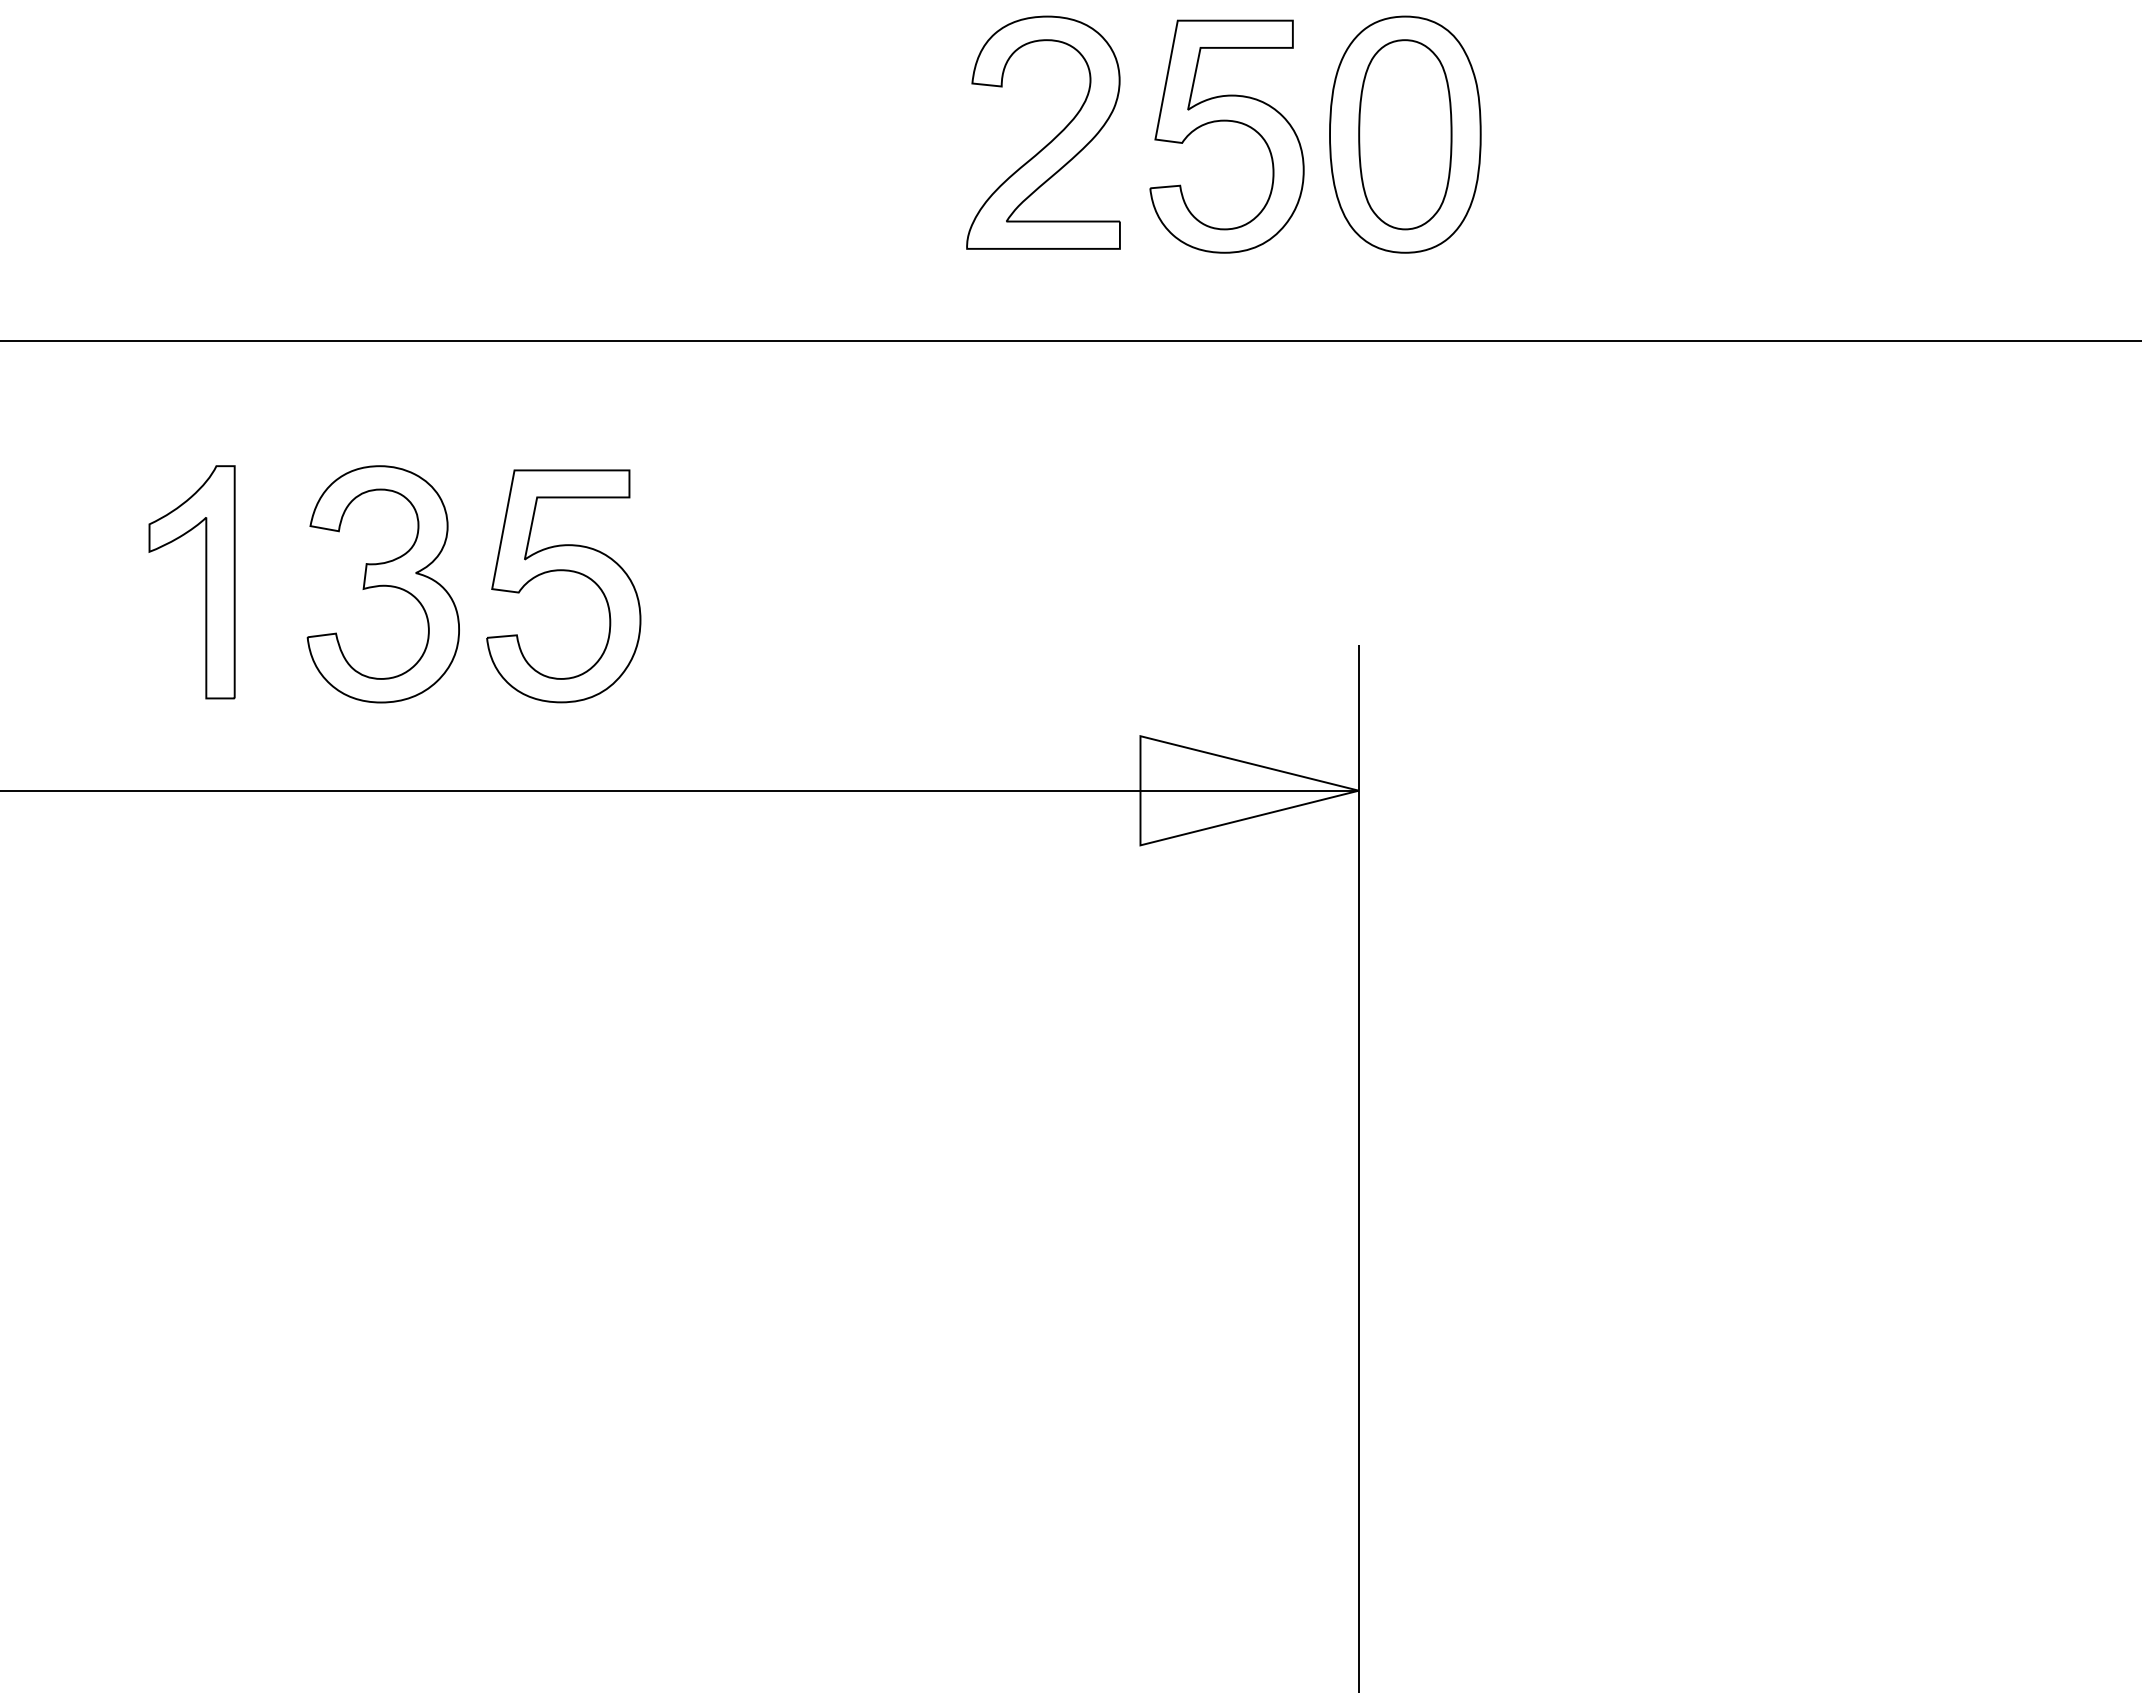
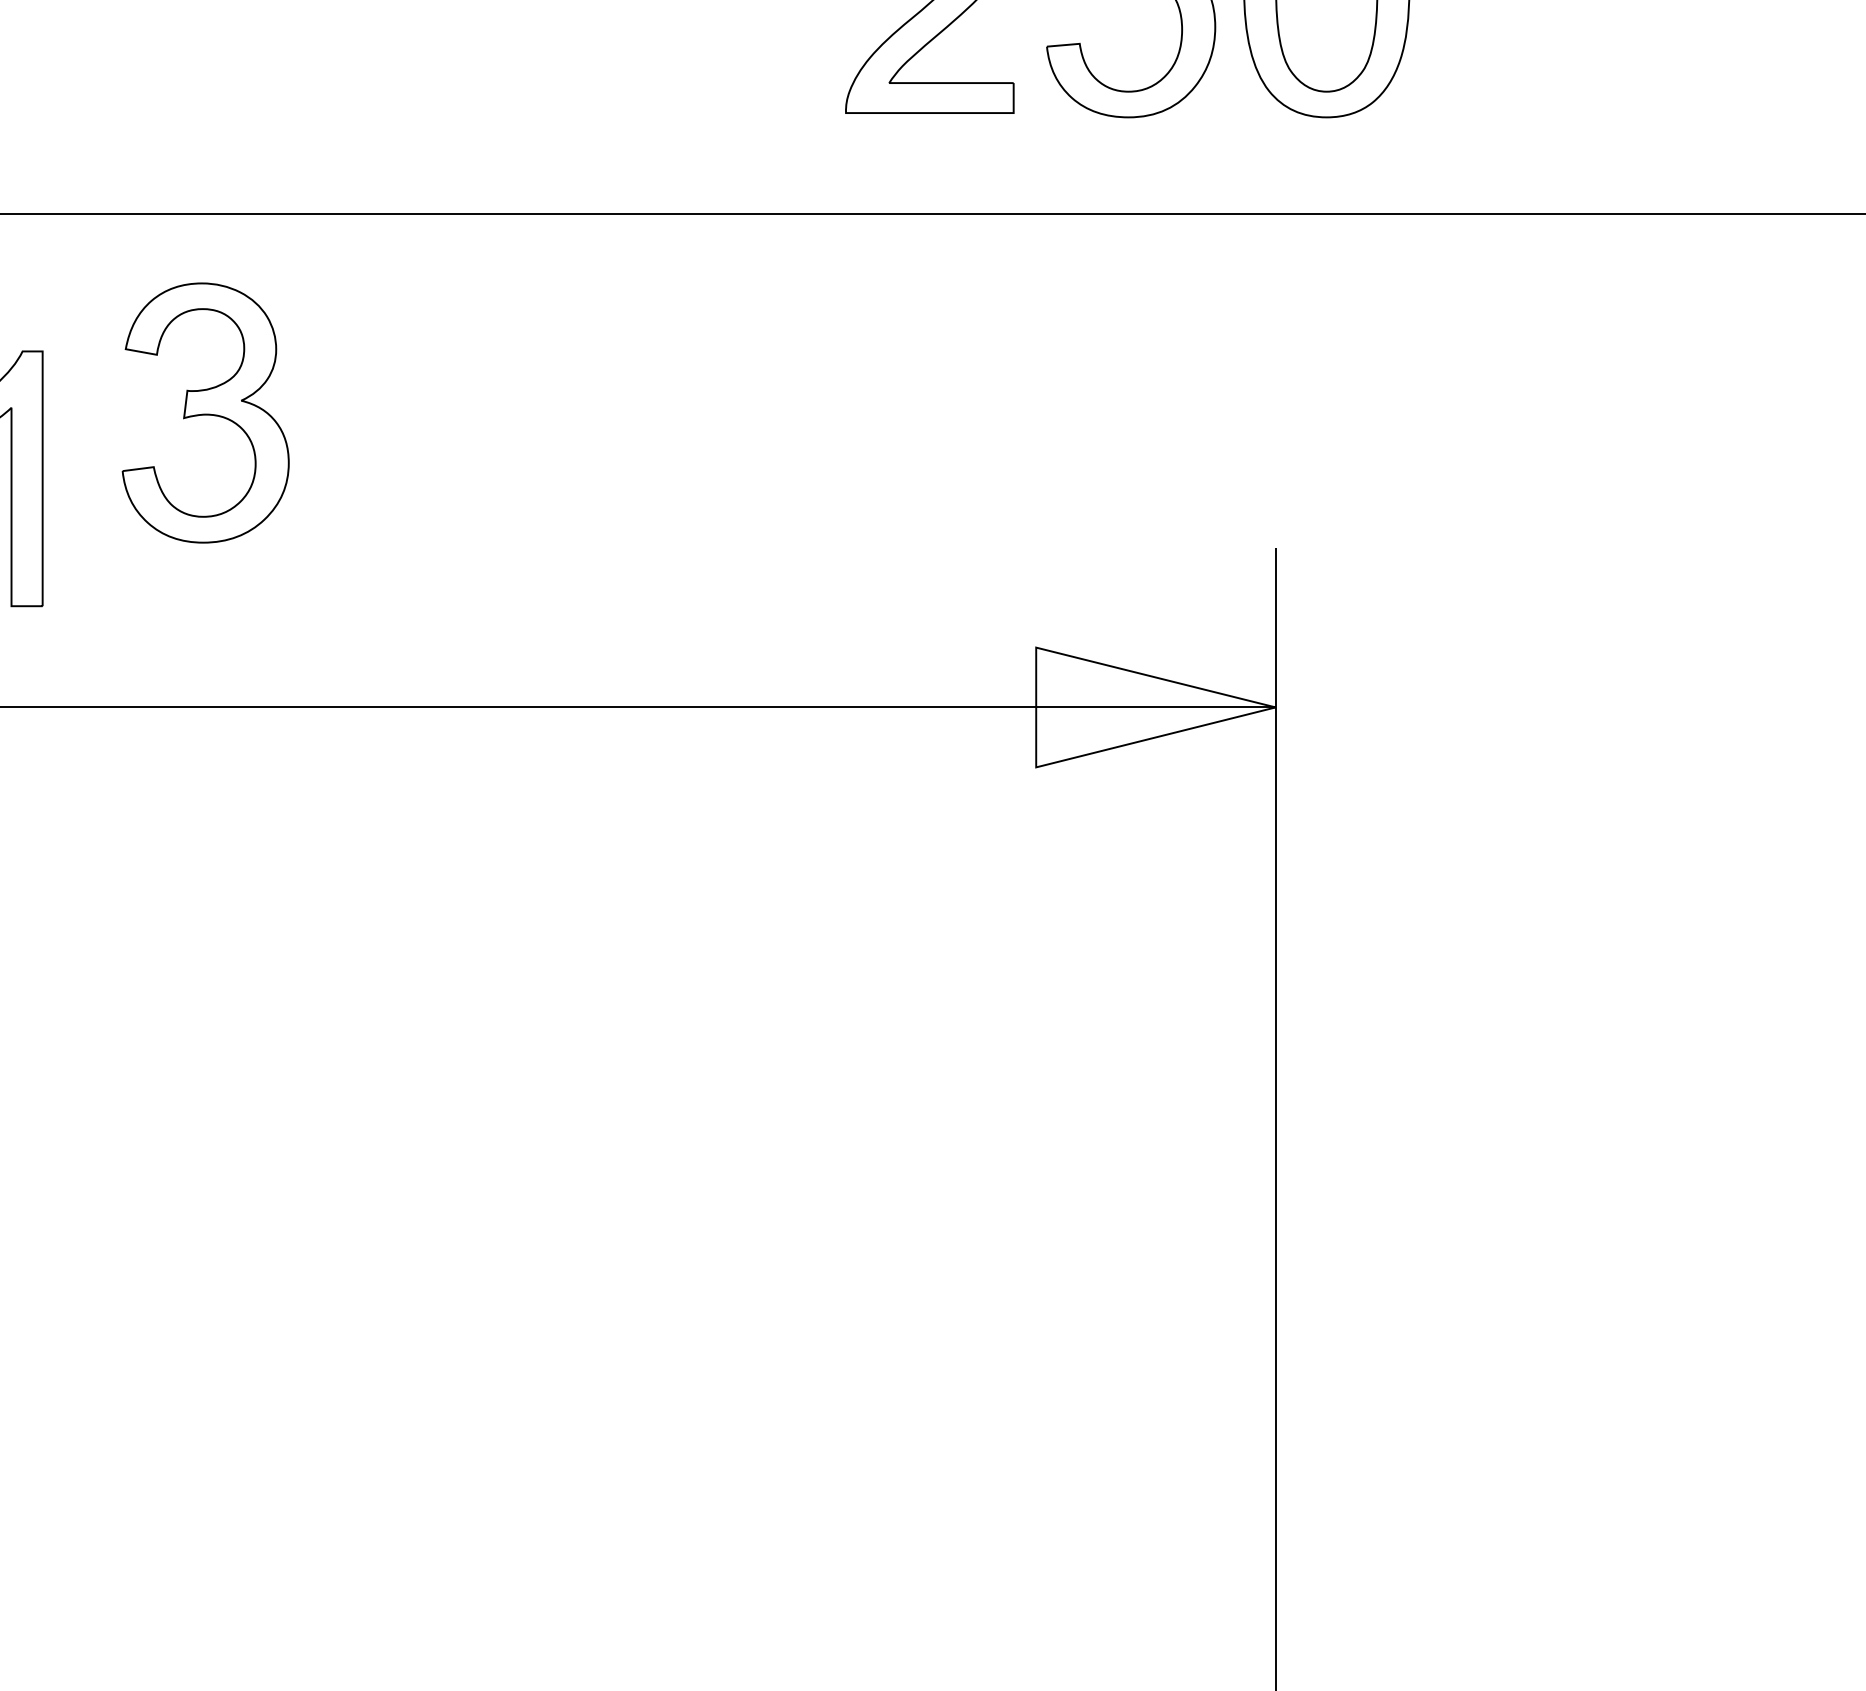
part: (563, 571) -> (403, 466), removed
part: (382, 584) -> (204, 413), moved

